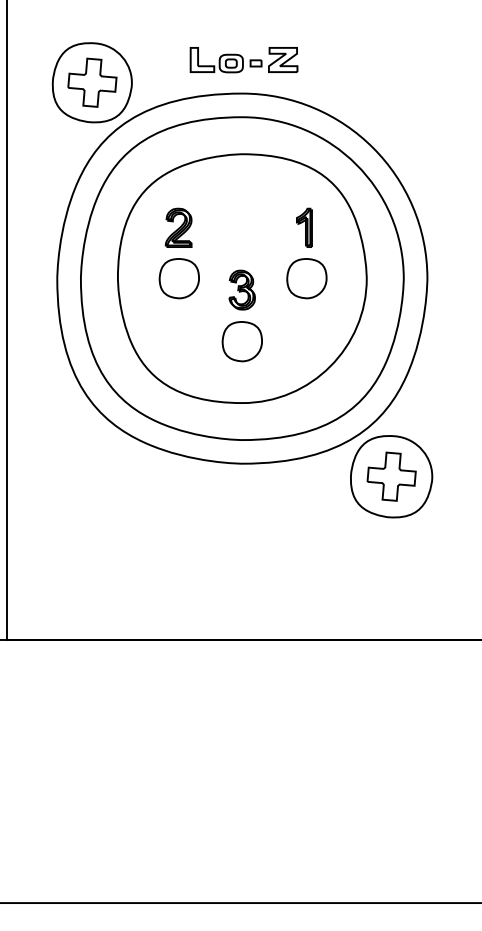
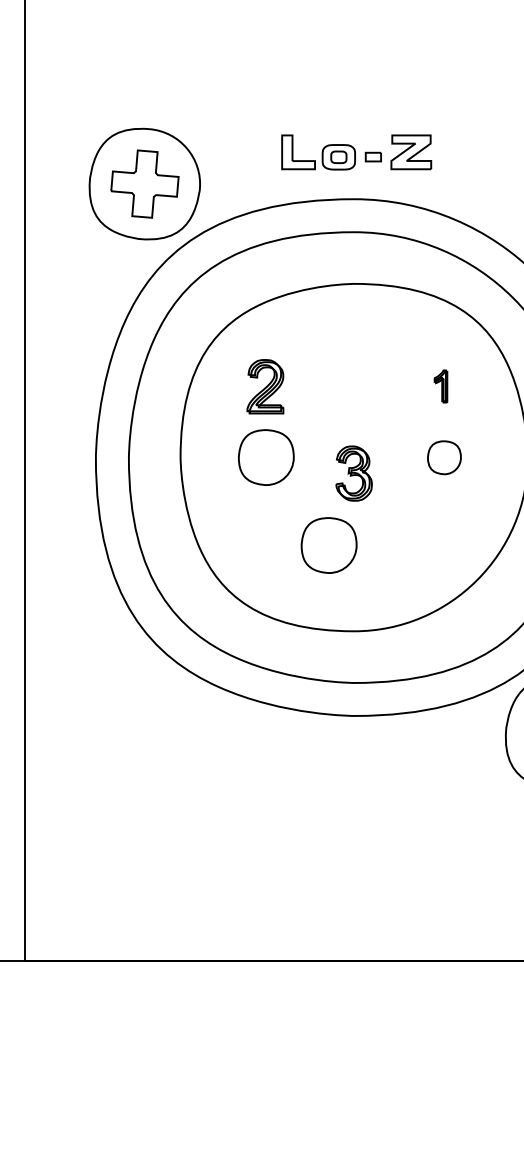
part: (304, 227) -> (441, 386), size x0.6
part: (306, 278) -> (443, 457), size x0.6
part: (241, 341) -> (327, 545), moved

